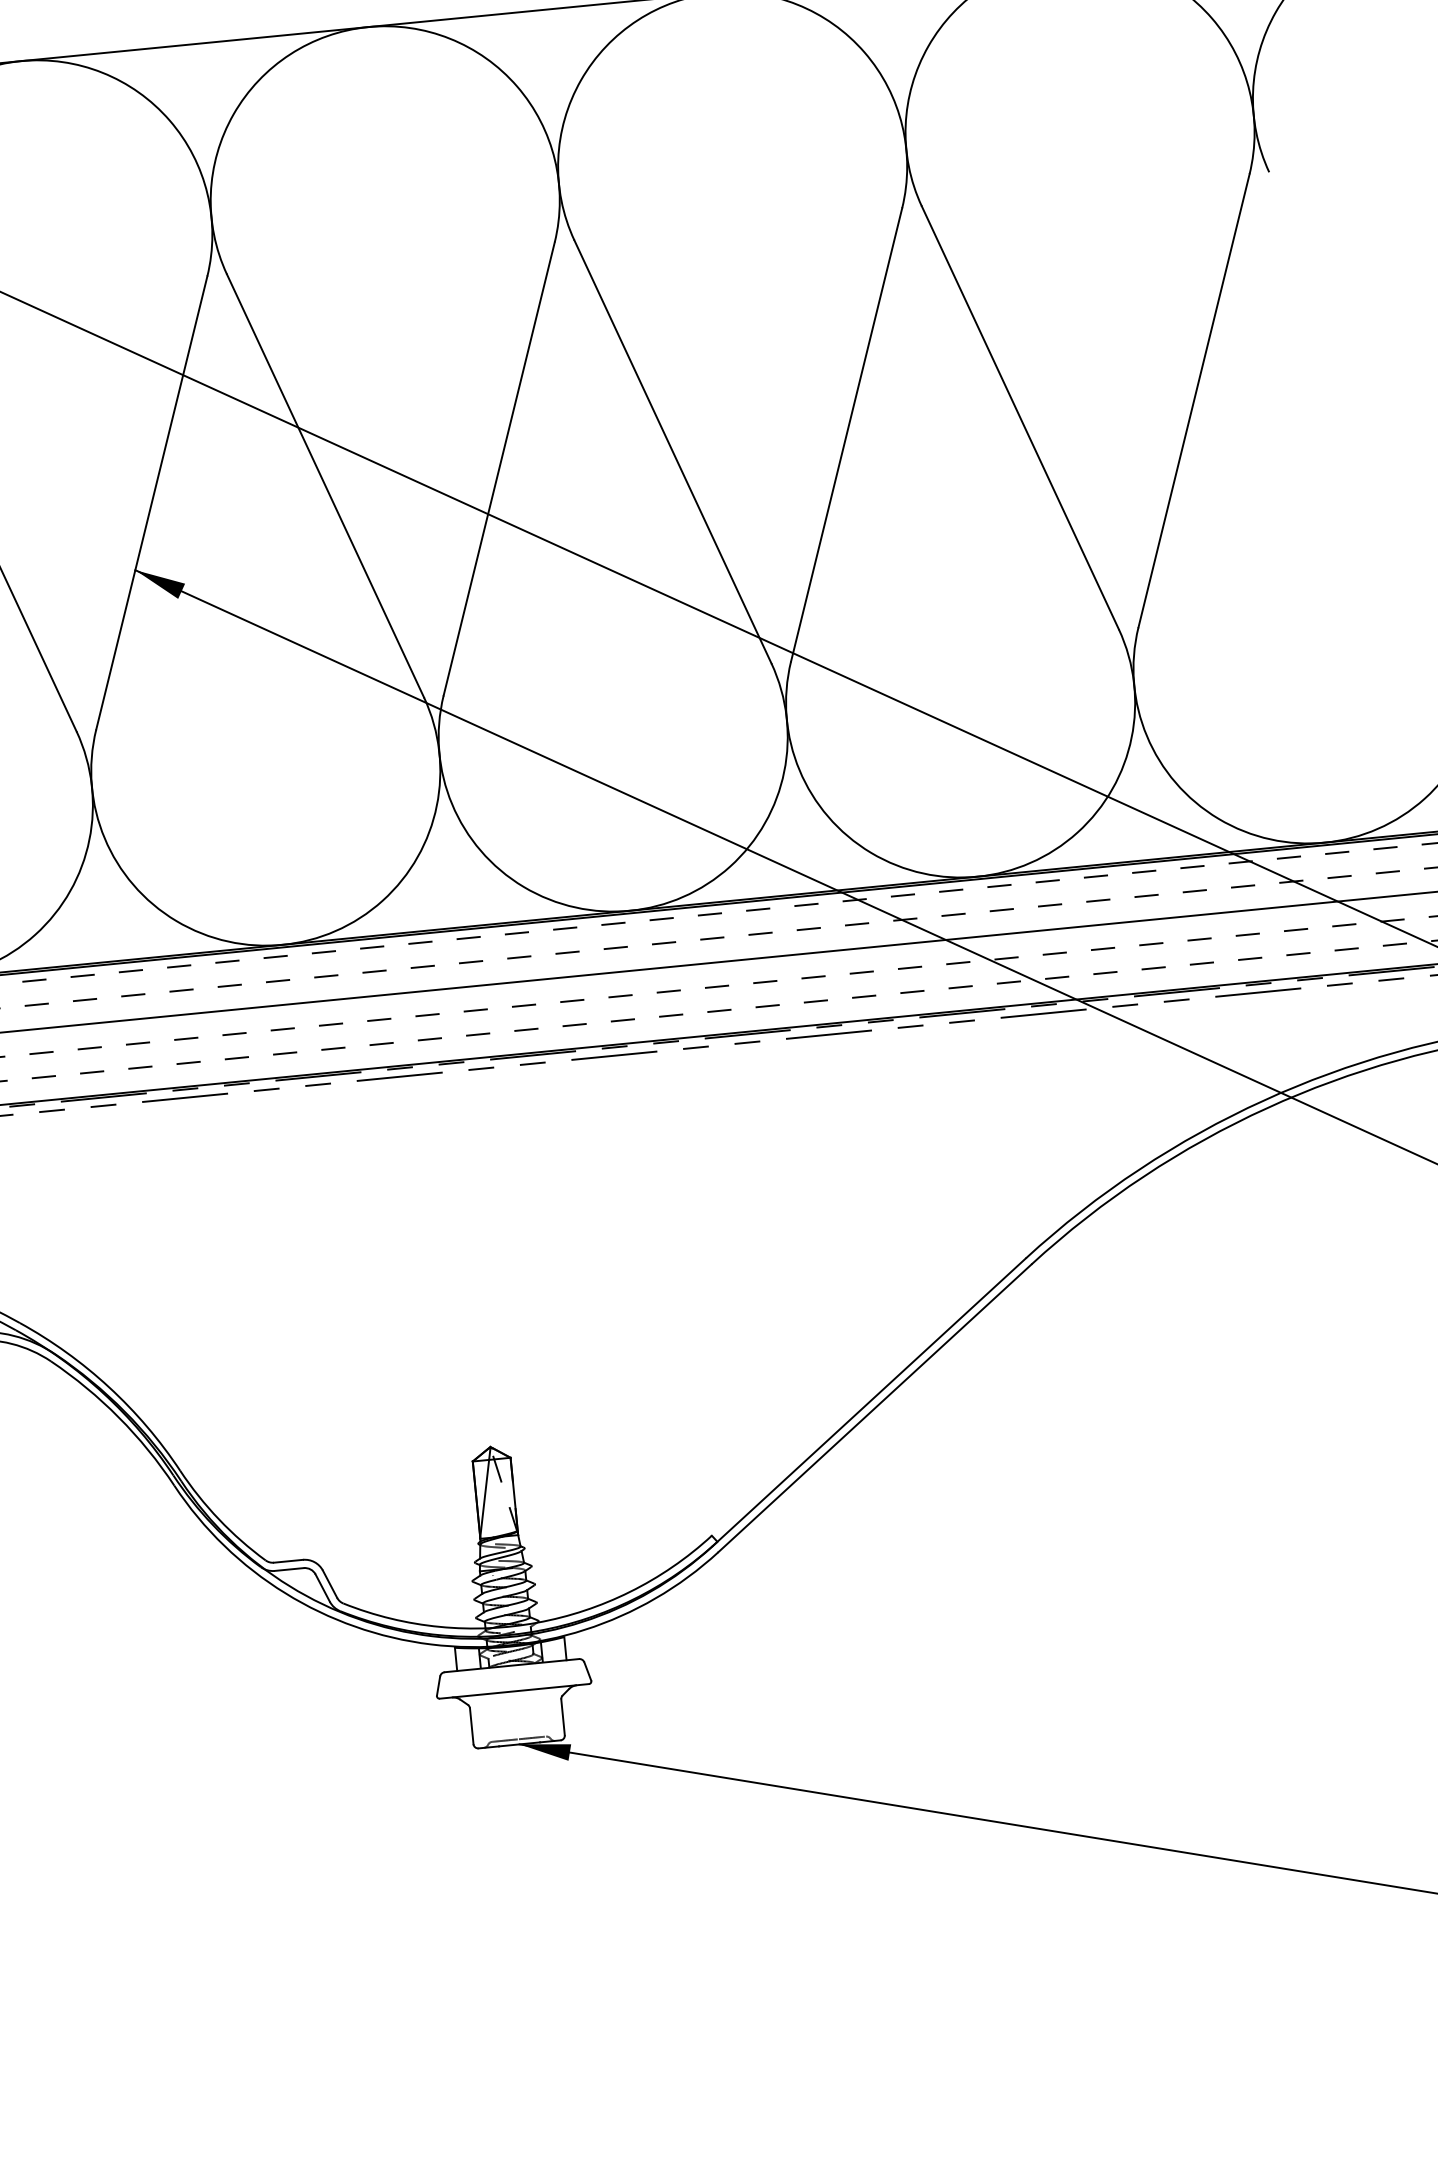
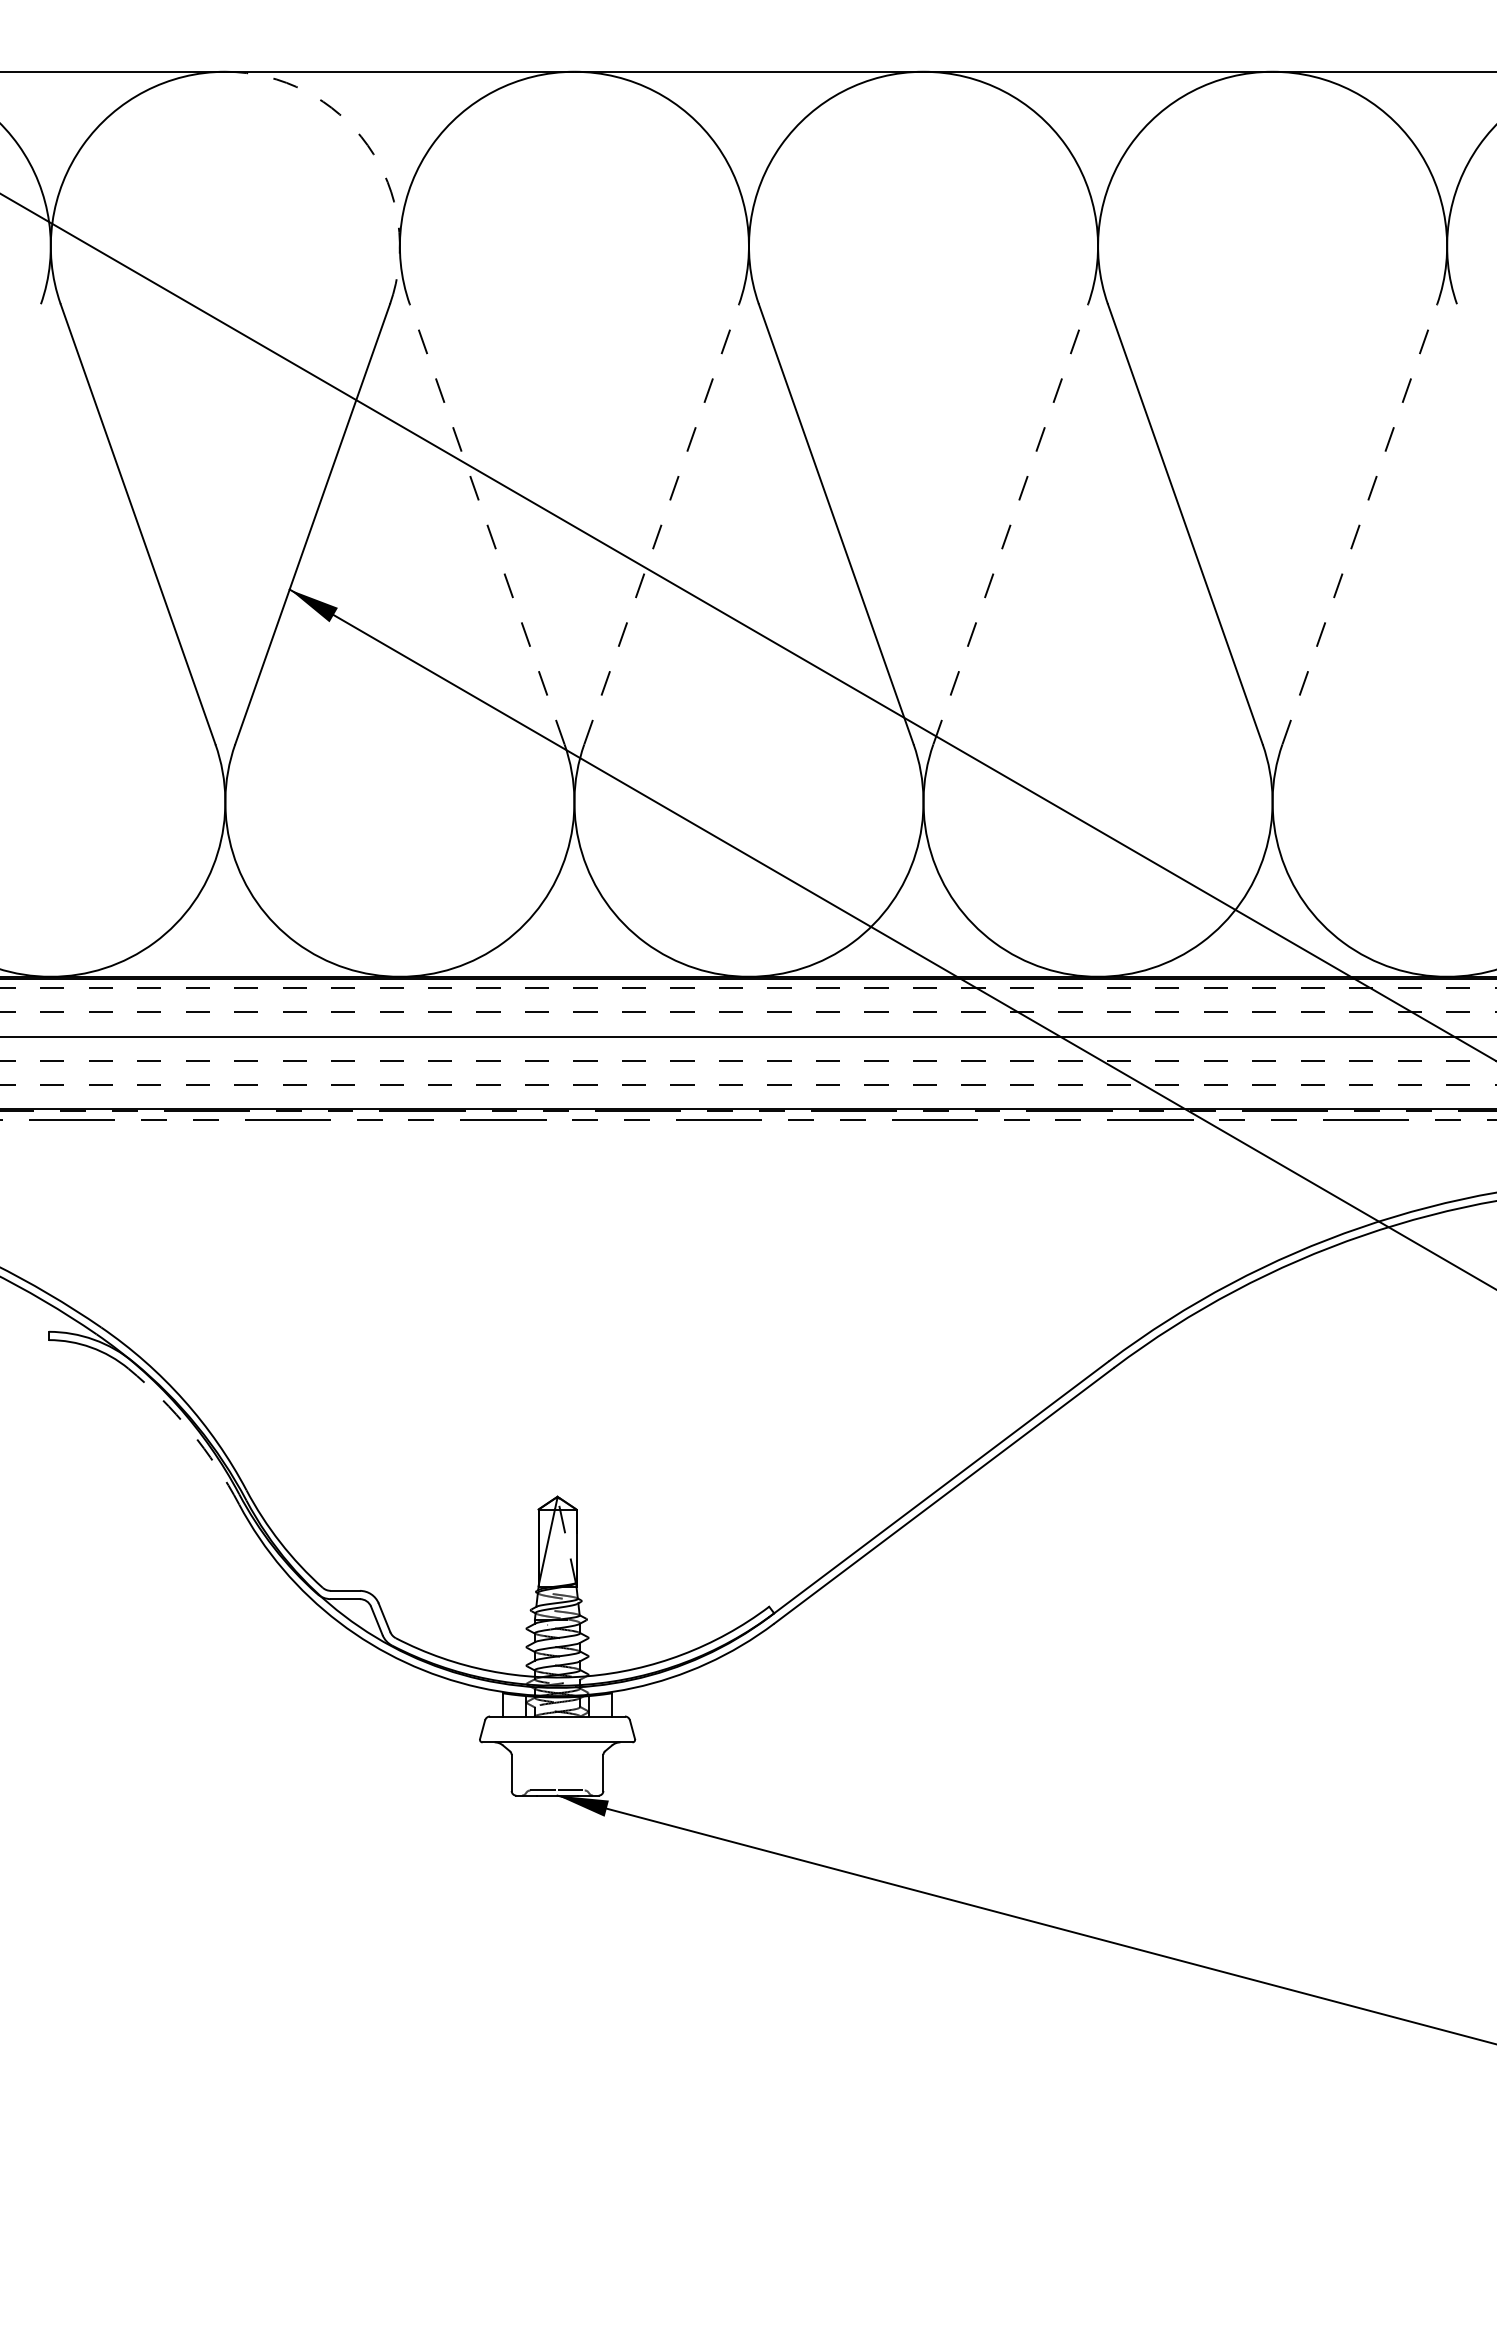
arc: (169, 120) -> (367, 145), solid -> dashed
line: (1194, 399) -> (1360, 523), solid -> dashed
line: (846, 434) -> (1010, 523), solid -> dashed
line: (498, 468) -> (661, 523), solid -> dashed
line: (325, 485) -> (487, 523), solid -> dashed
arc: (118, 1417) -> (190, 1431), solid -> dashed

